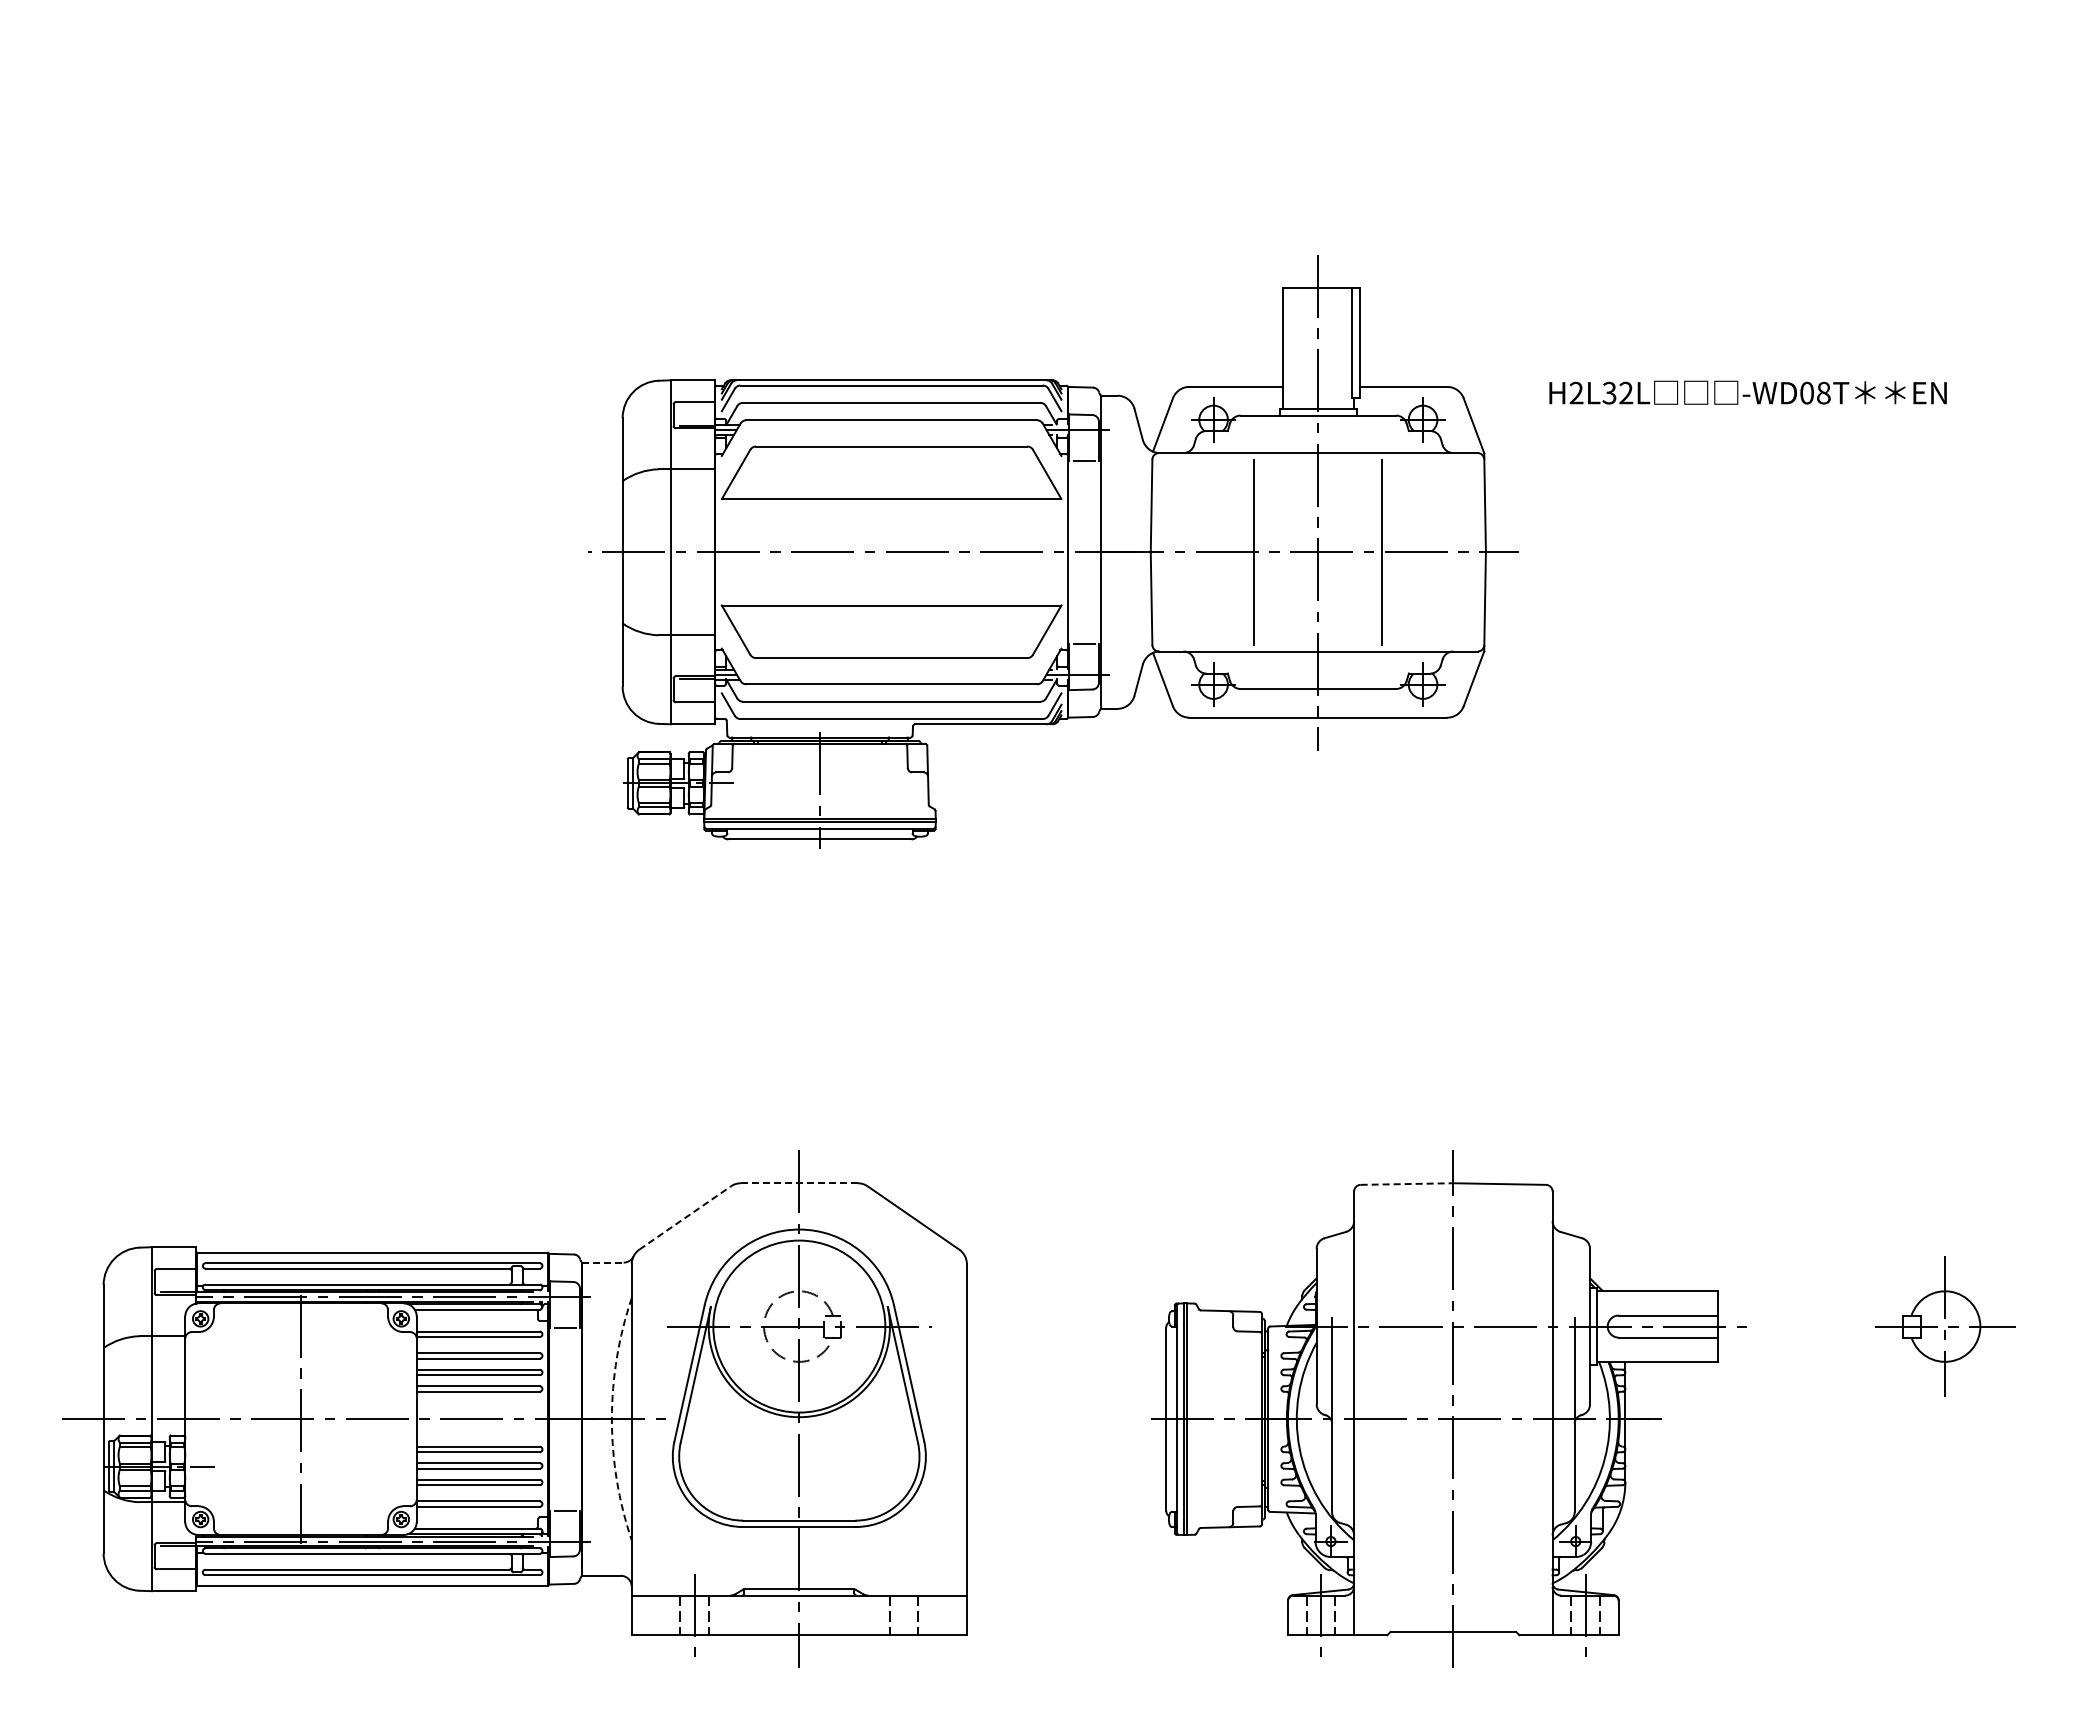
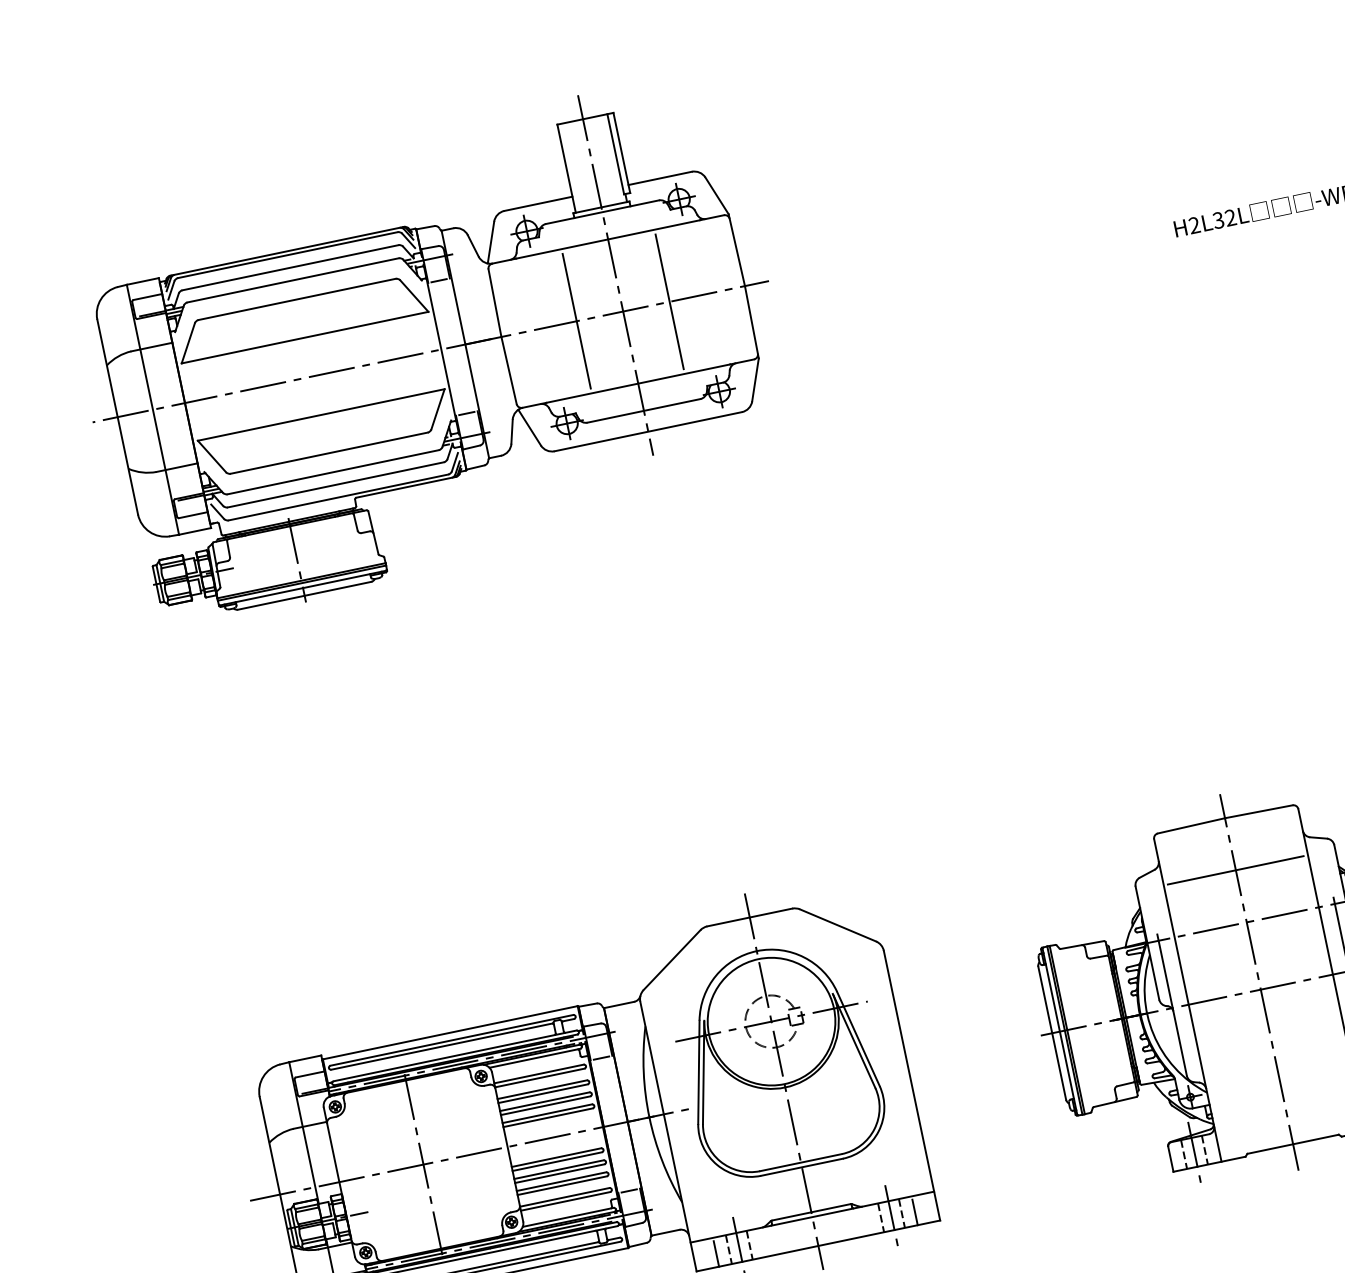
part: (1053, 551) -> (430, 351), moved
line: (799, 1183) -> (749, 917), dashed -> solid
line: (1407, 1184) -> (1191, 826), dashed -> solid
line: (685, 1218) -> (672, 960), dashed -> solid
line: (1452, 1254) -> (1235, 870), added
line: (602, 1262) -> (618, 1004), dashed -> solid
arc: (611, 1419) -> (649, 1117), dashed -> solid
line: (904, 1615) -> (891, 1215), added
line: (662, 1617) -> (716, 1253), added
line: (936, 1617) -> (915, 1212), added

